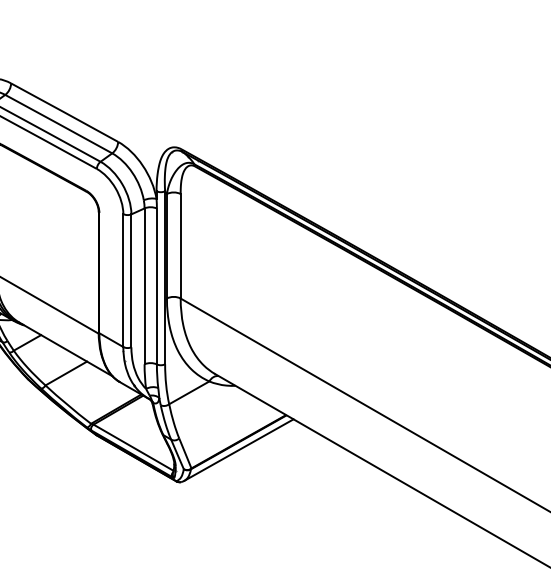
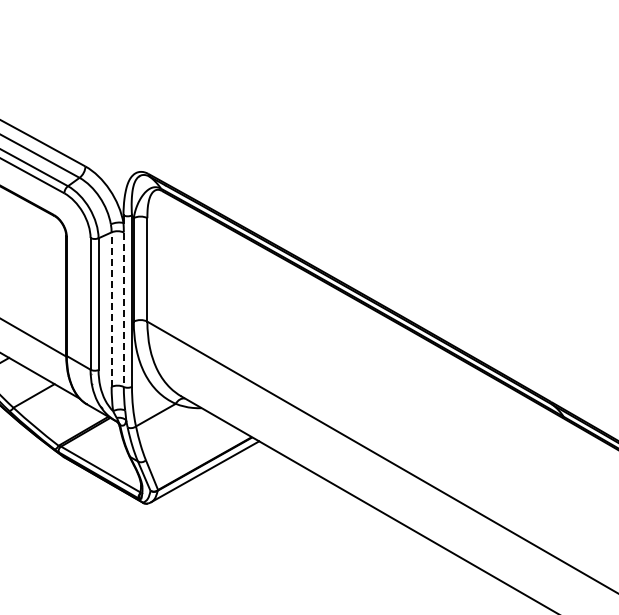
line: (144, 286) -> (111, 309), solid -> dashed
line: (156, 287) -> (123, 310), solid -> dashed

